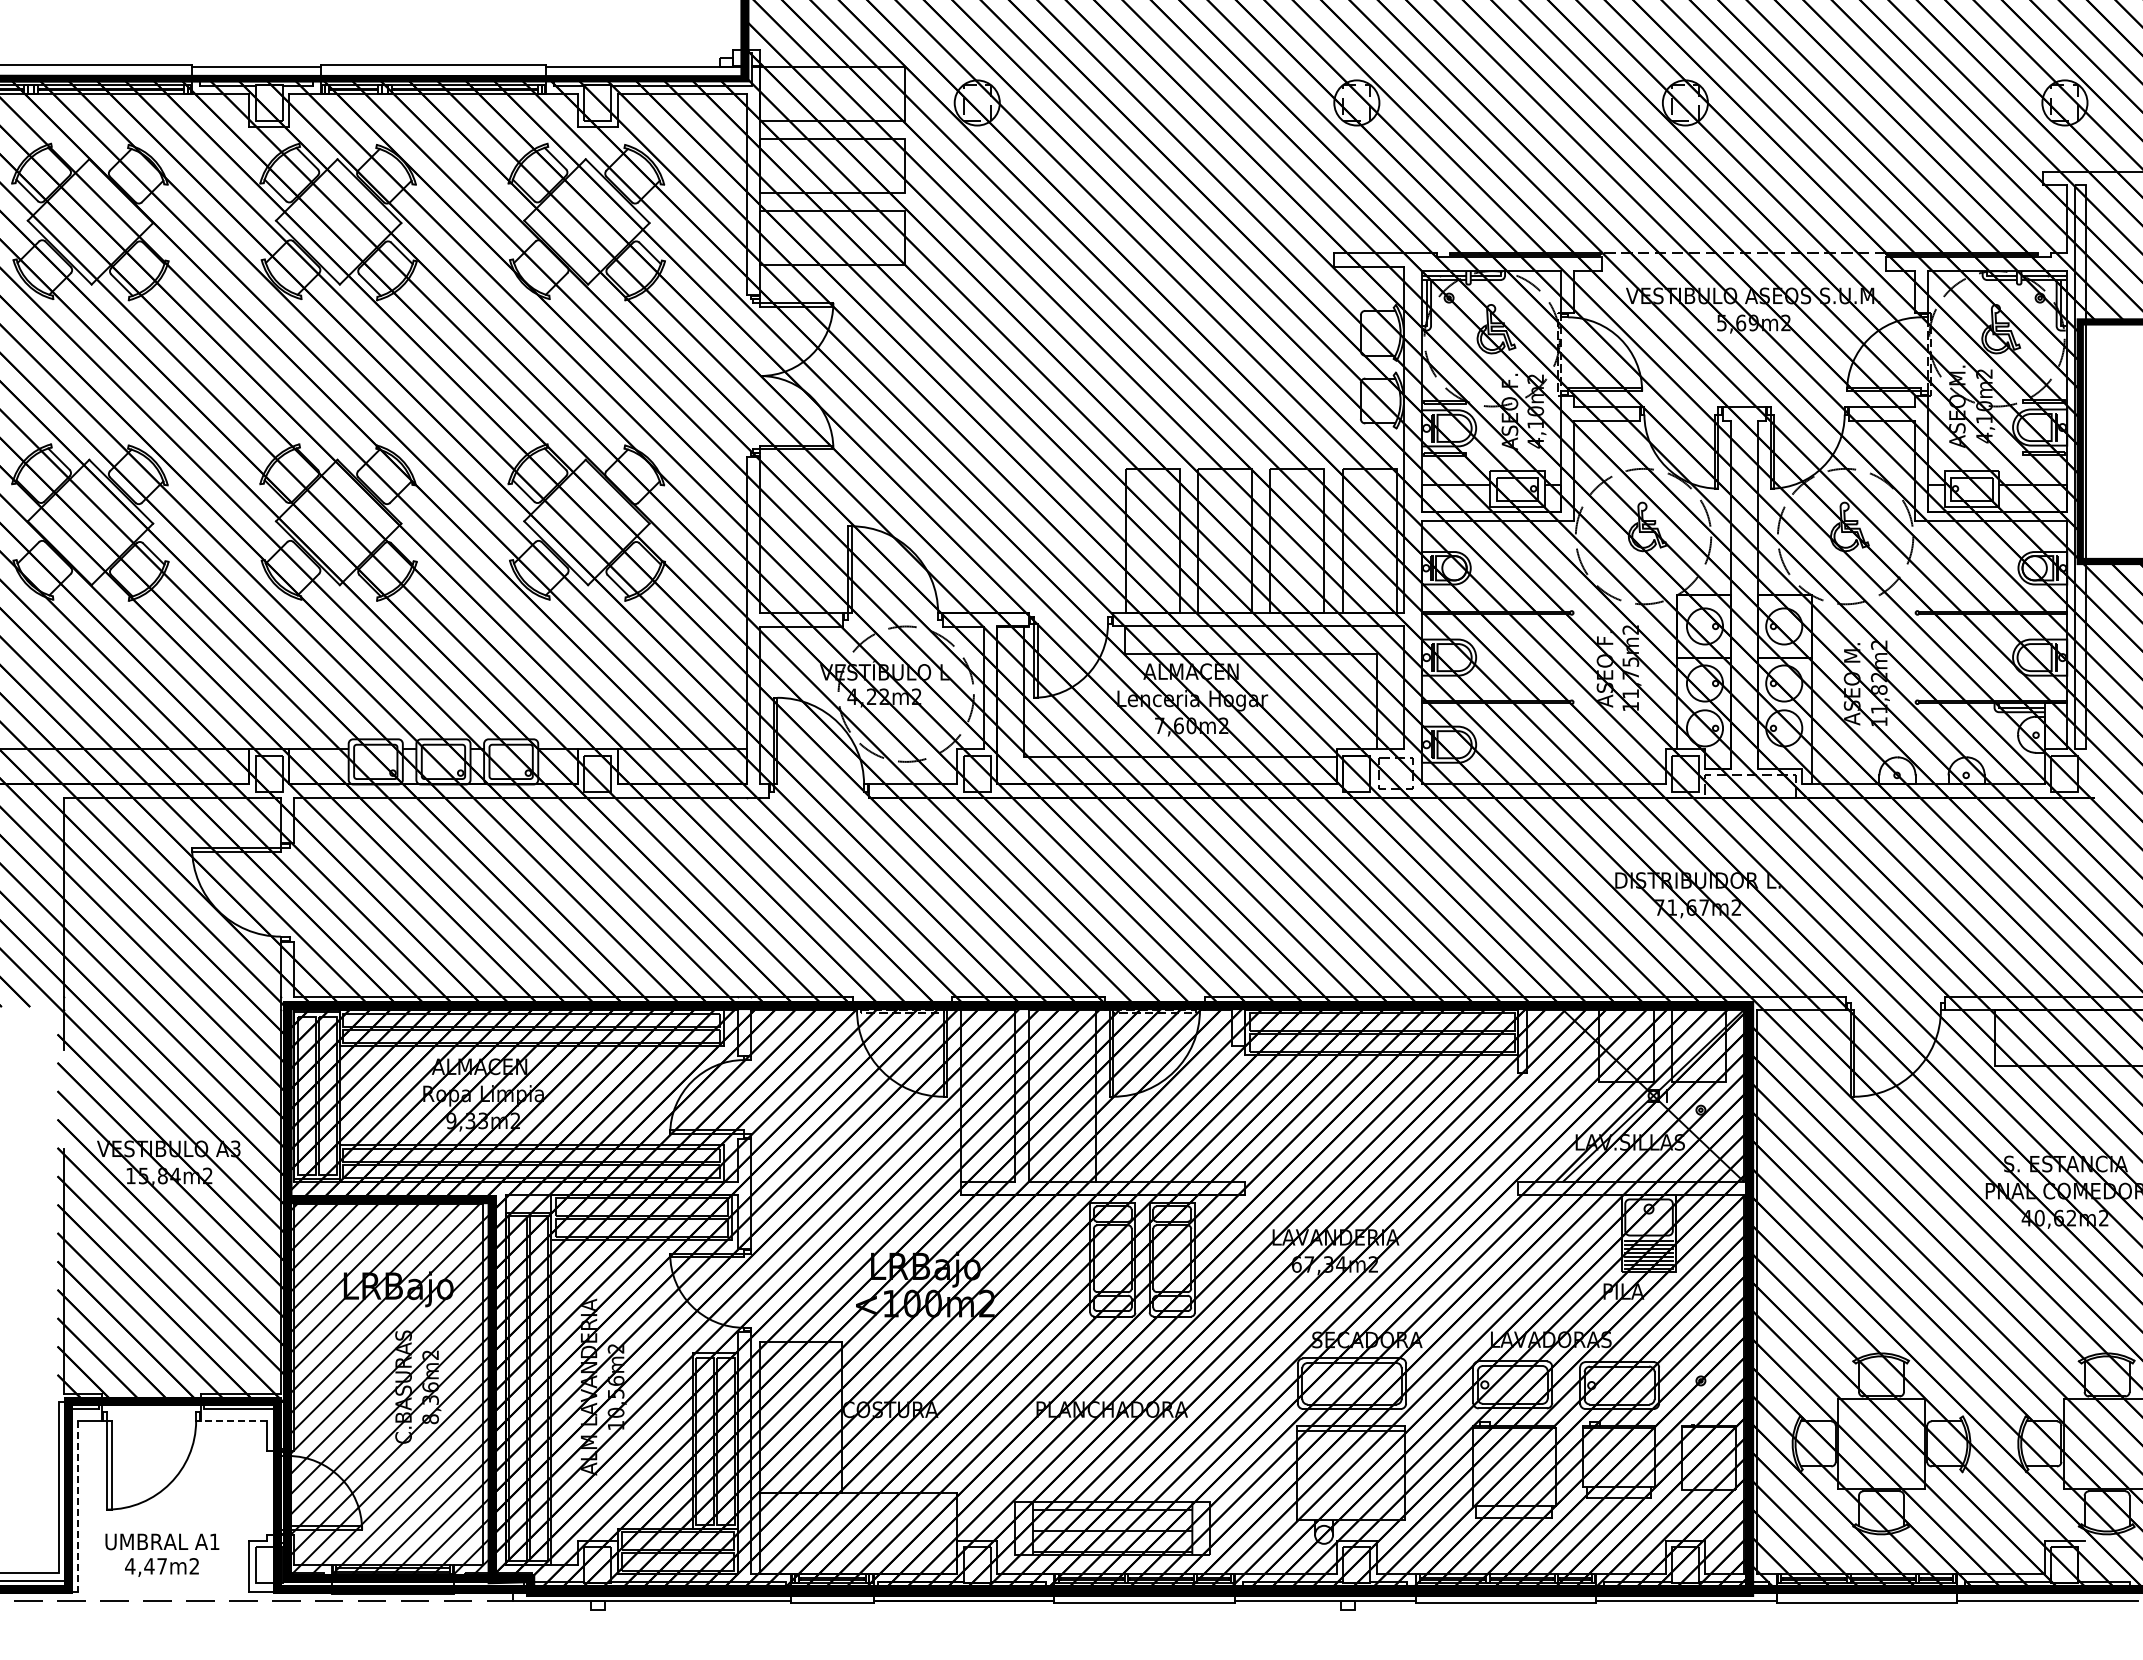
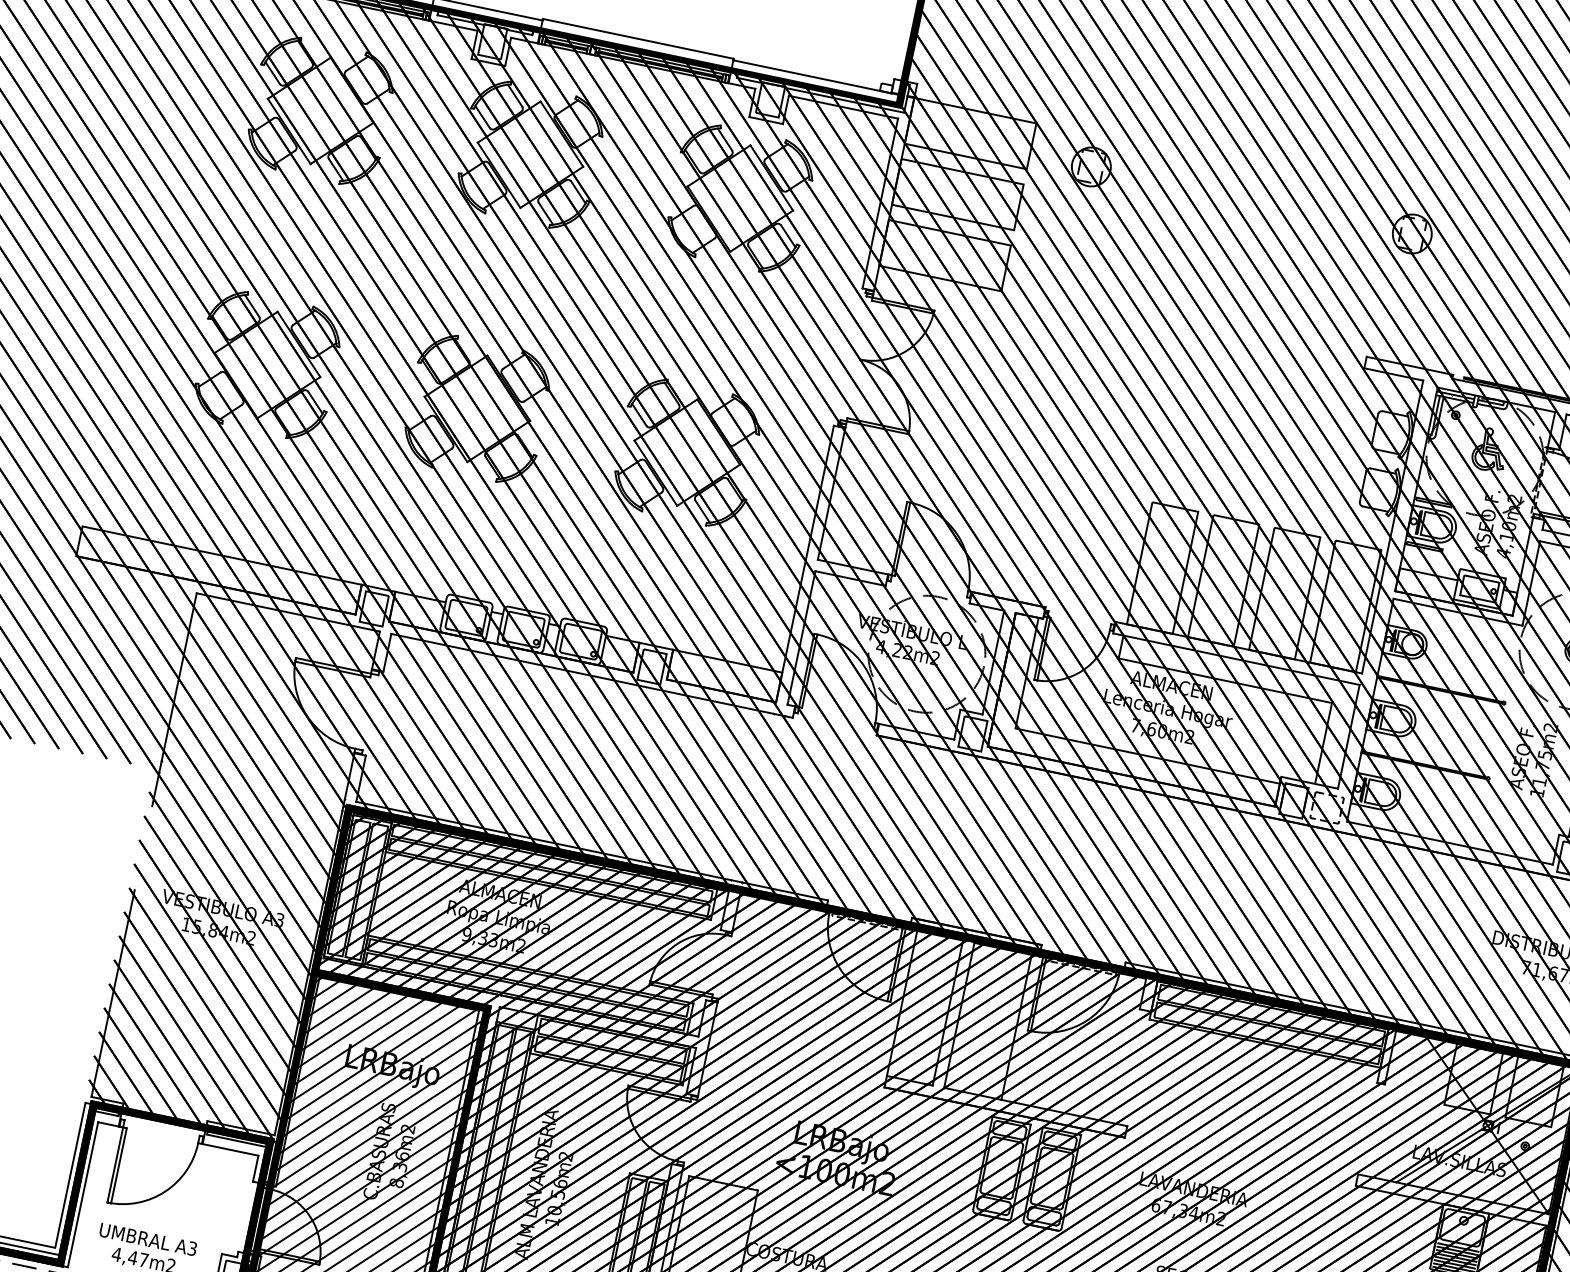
line: (234, 1420) -> (230, 1149), dashed -> solid
line: (77, 1506) -> (82, 1194), dashed -> solid
text: (214, 1541) -> (192, 1248), A1 -> A3

